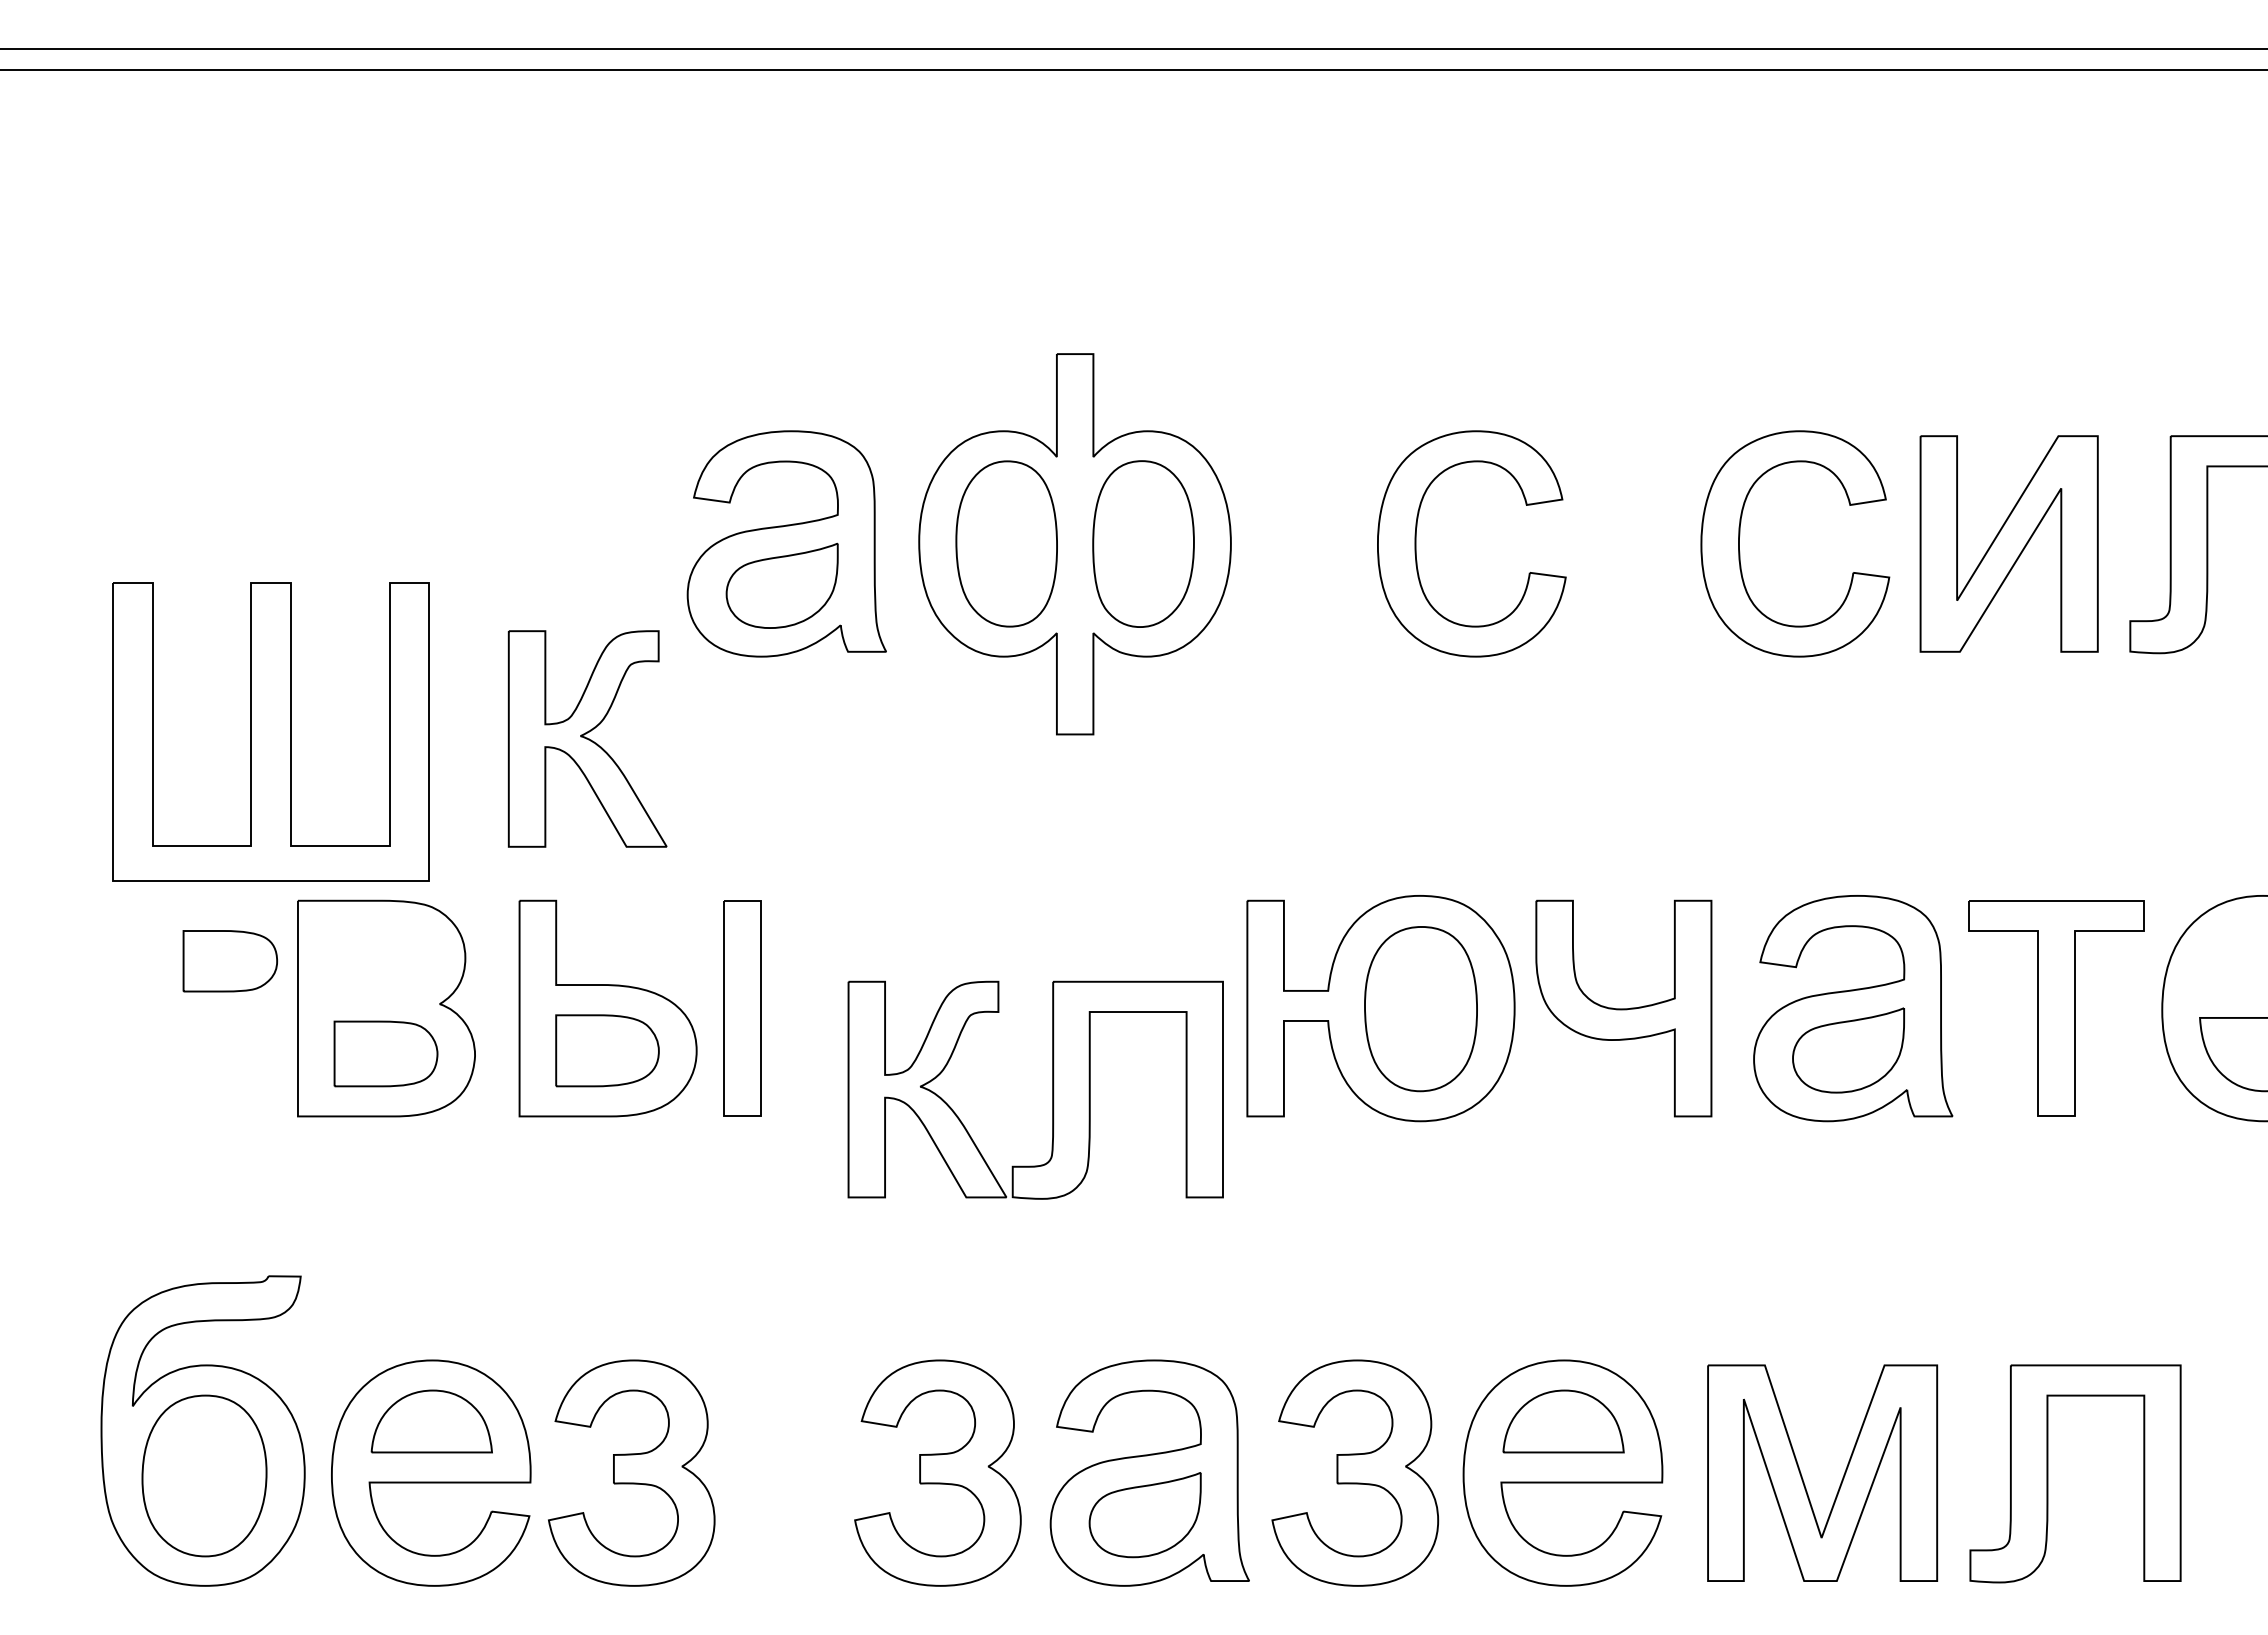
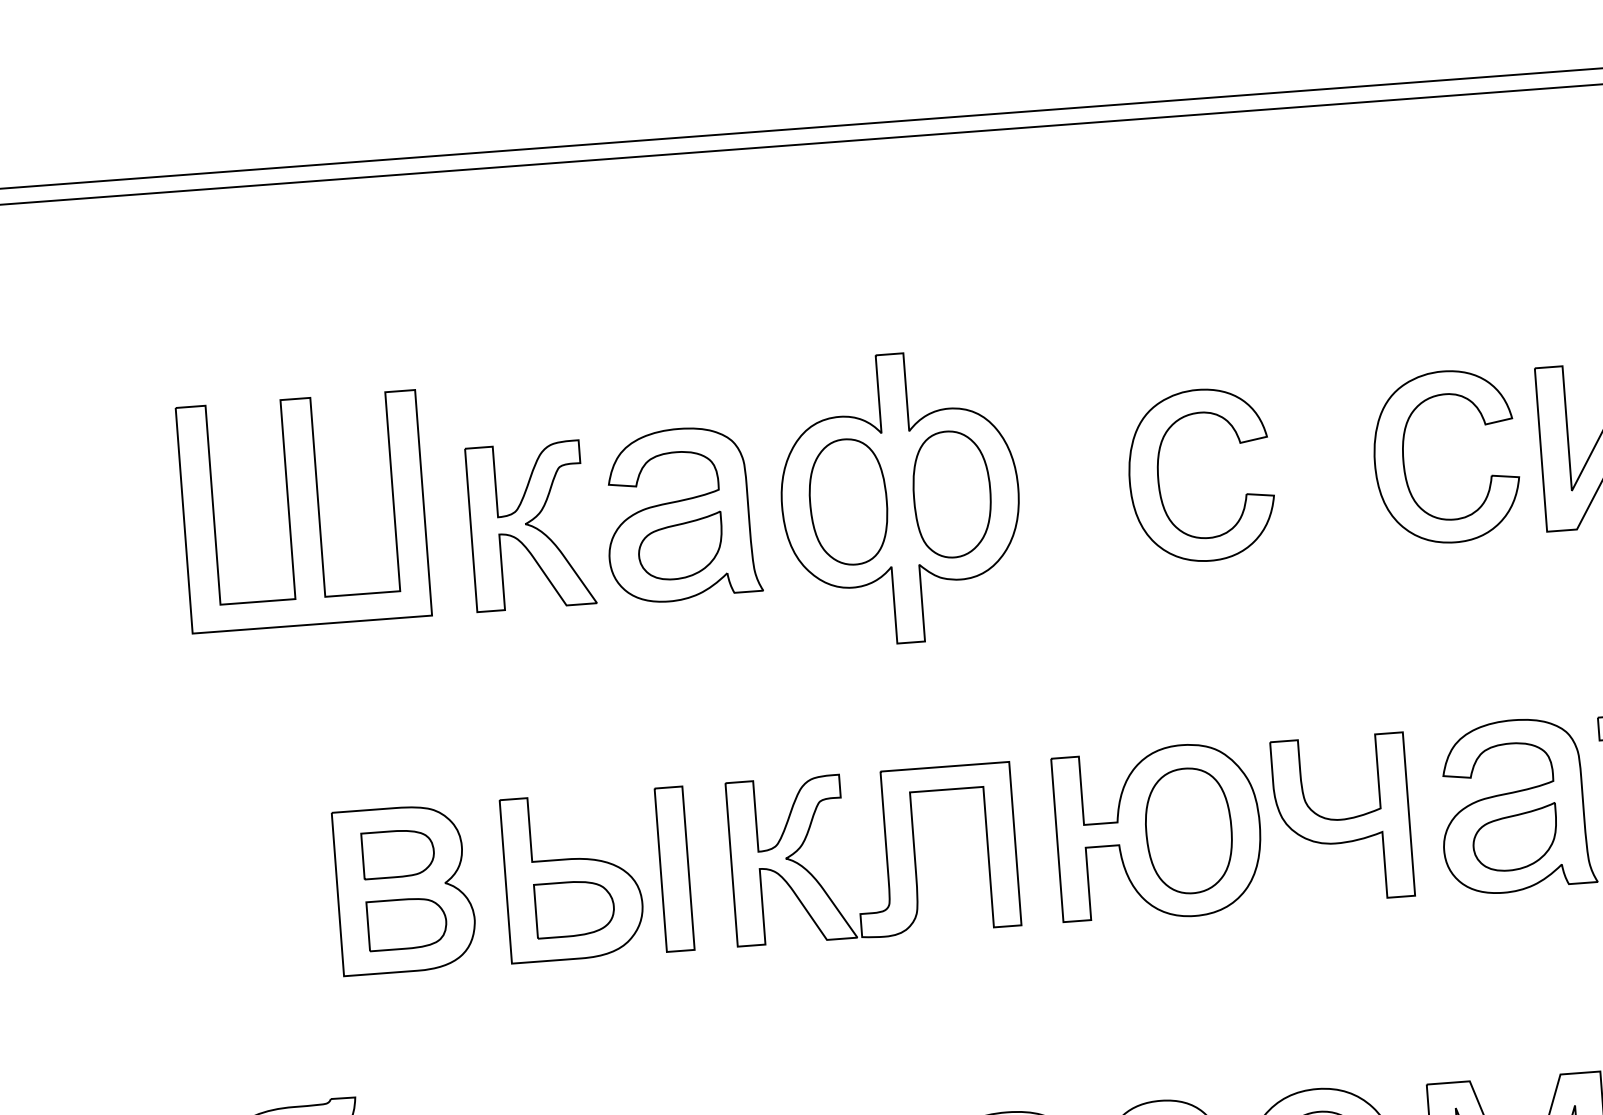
part: (270, 731) -> (303, 511), moved
part: (587, 738) -> (530, 525), moved
part: (230, 961) -> (398, 854), moved
part: (1052, 1089) -> (886, 853), moved

